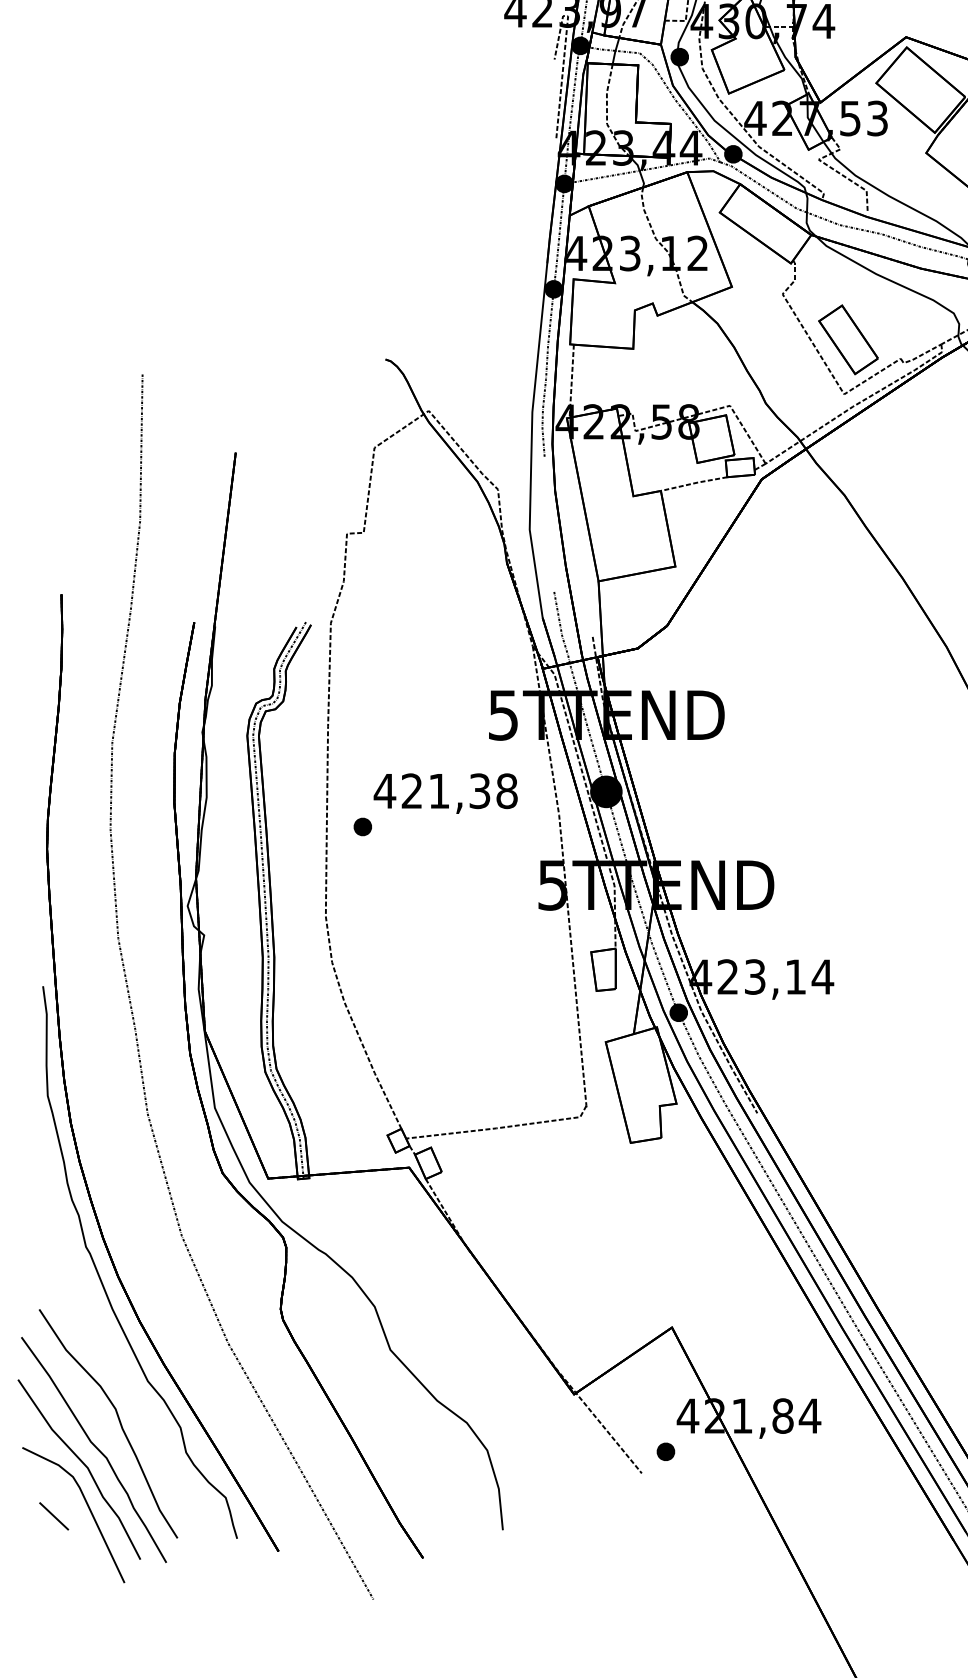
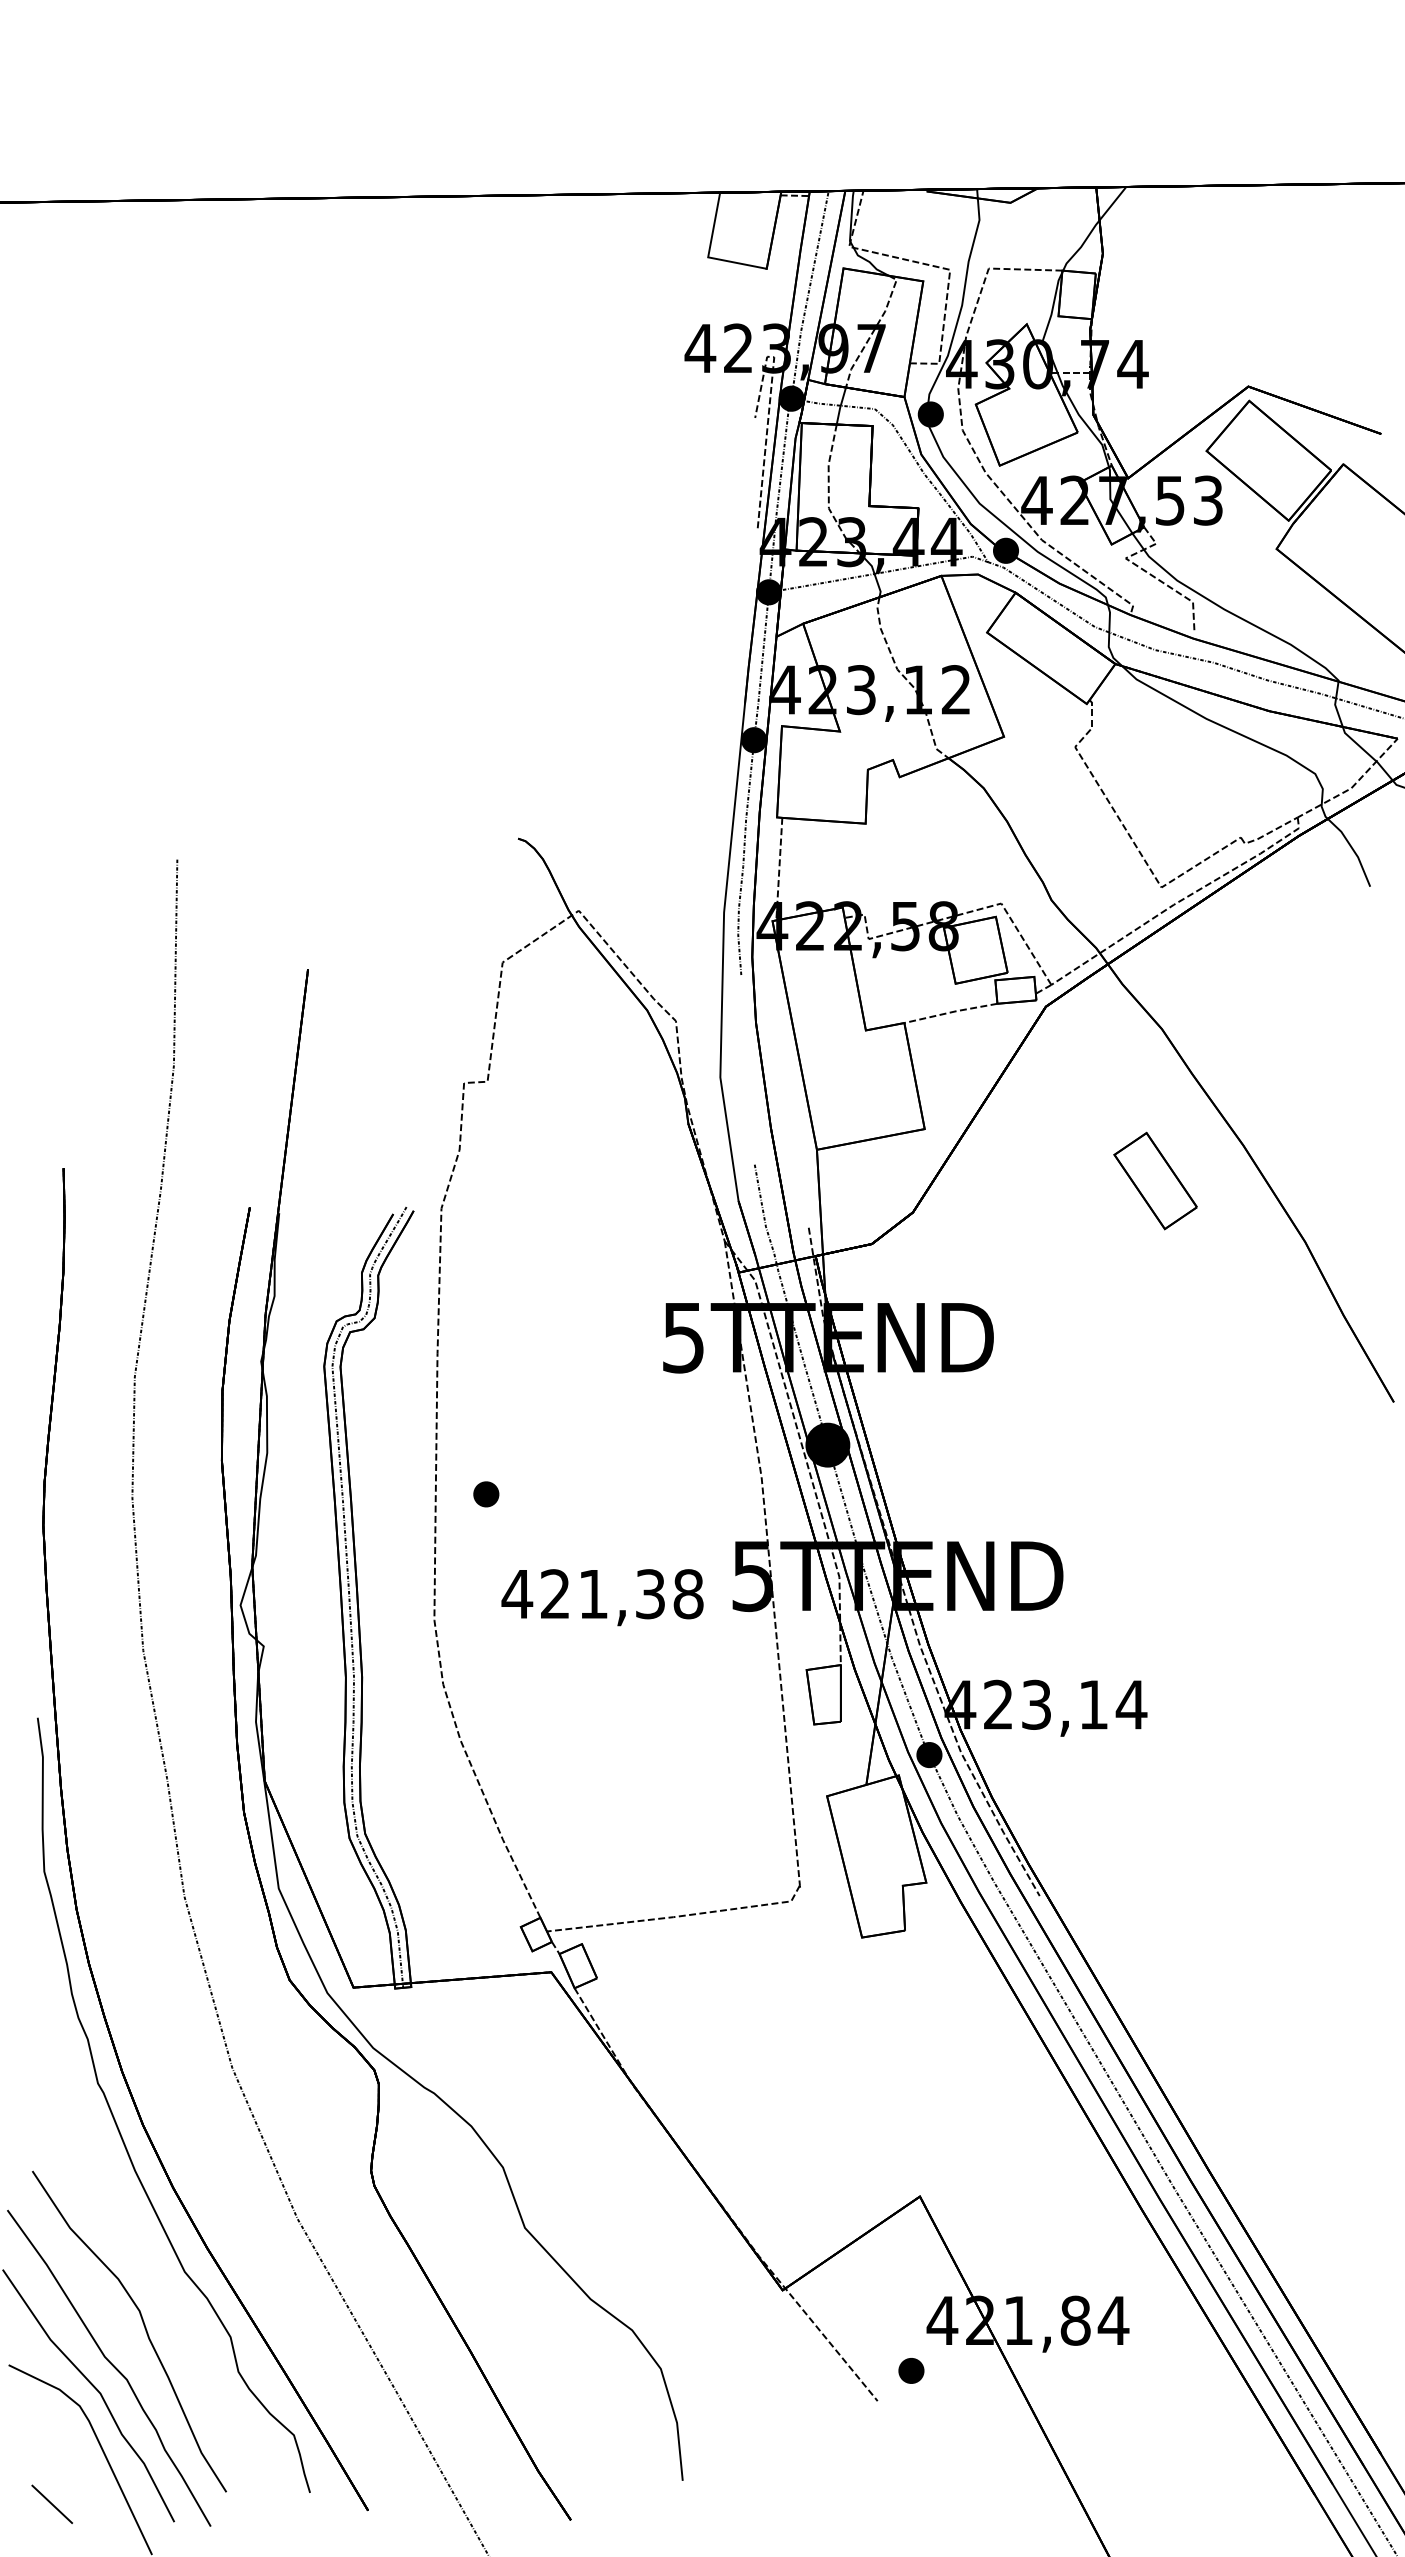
part: (848, 339) -> (1155, 1180), moved
text: (445, 793) -> (602, 1597), moved
line: (53, 1515) -> (51, 2503), moved

